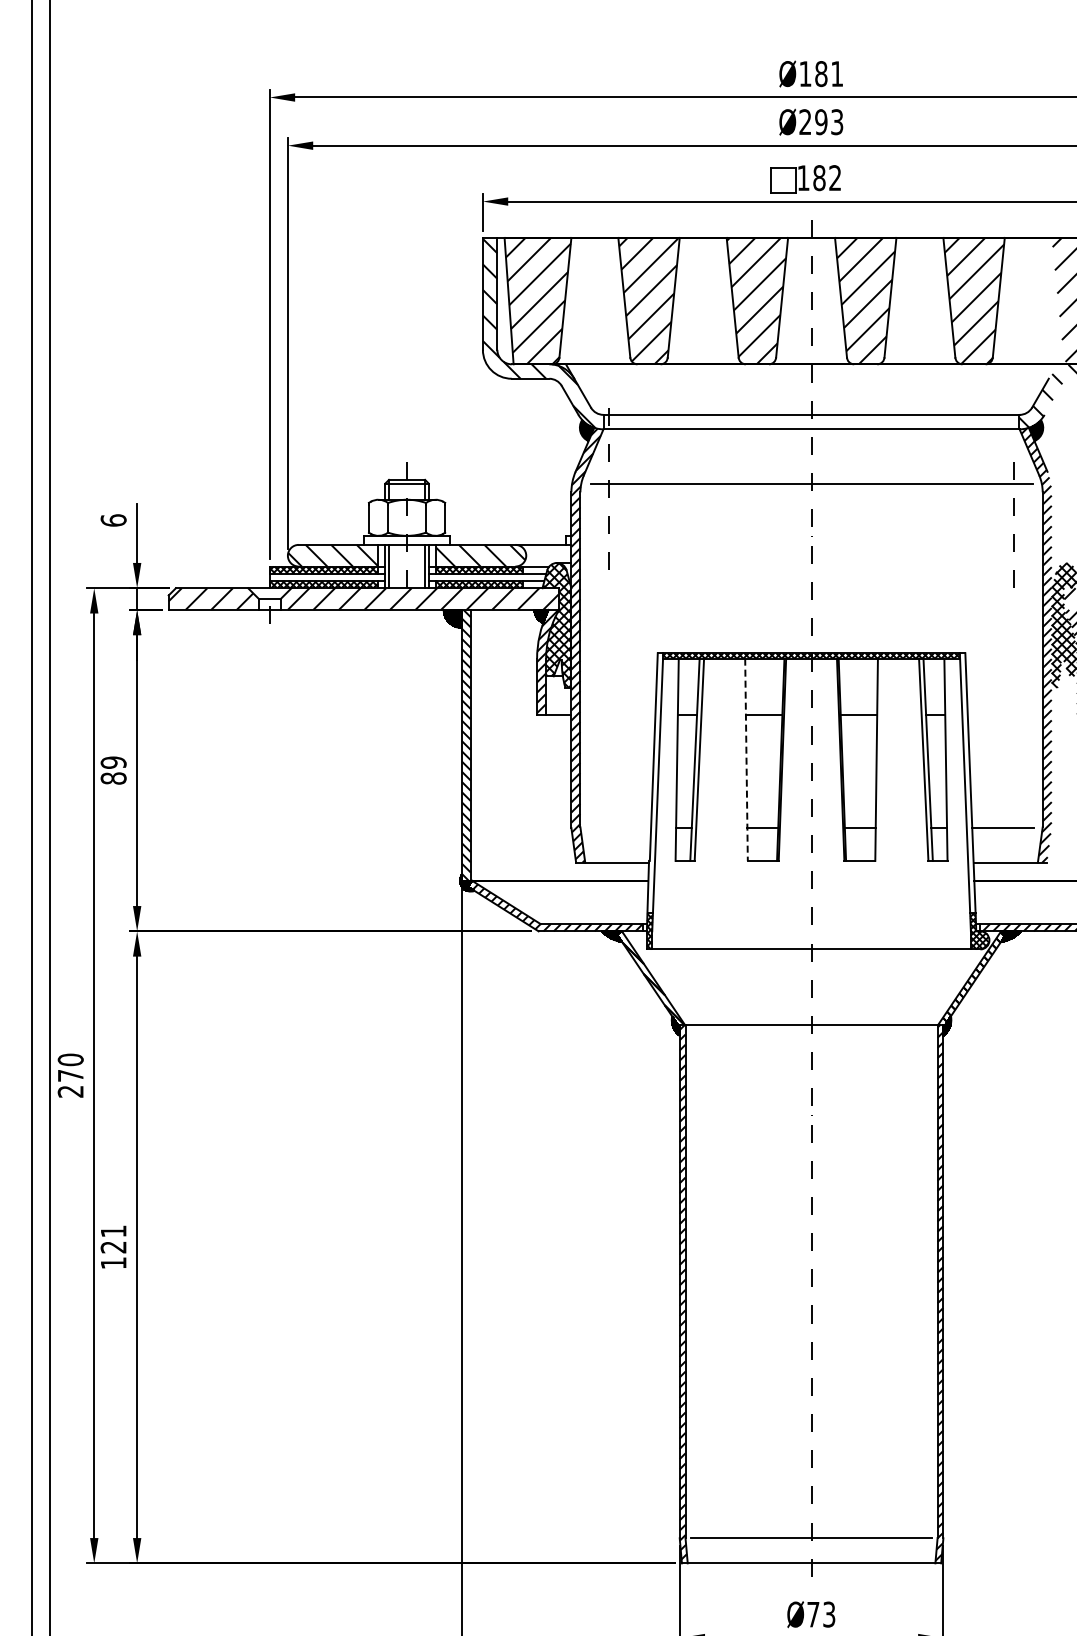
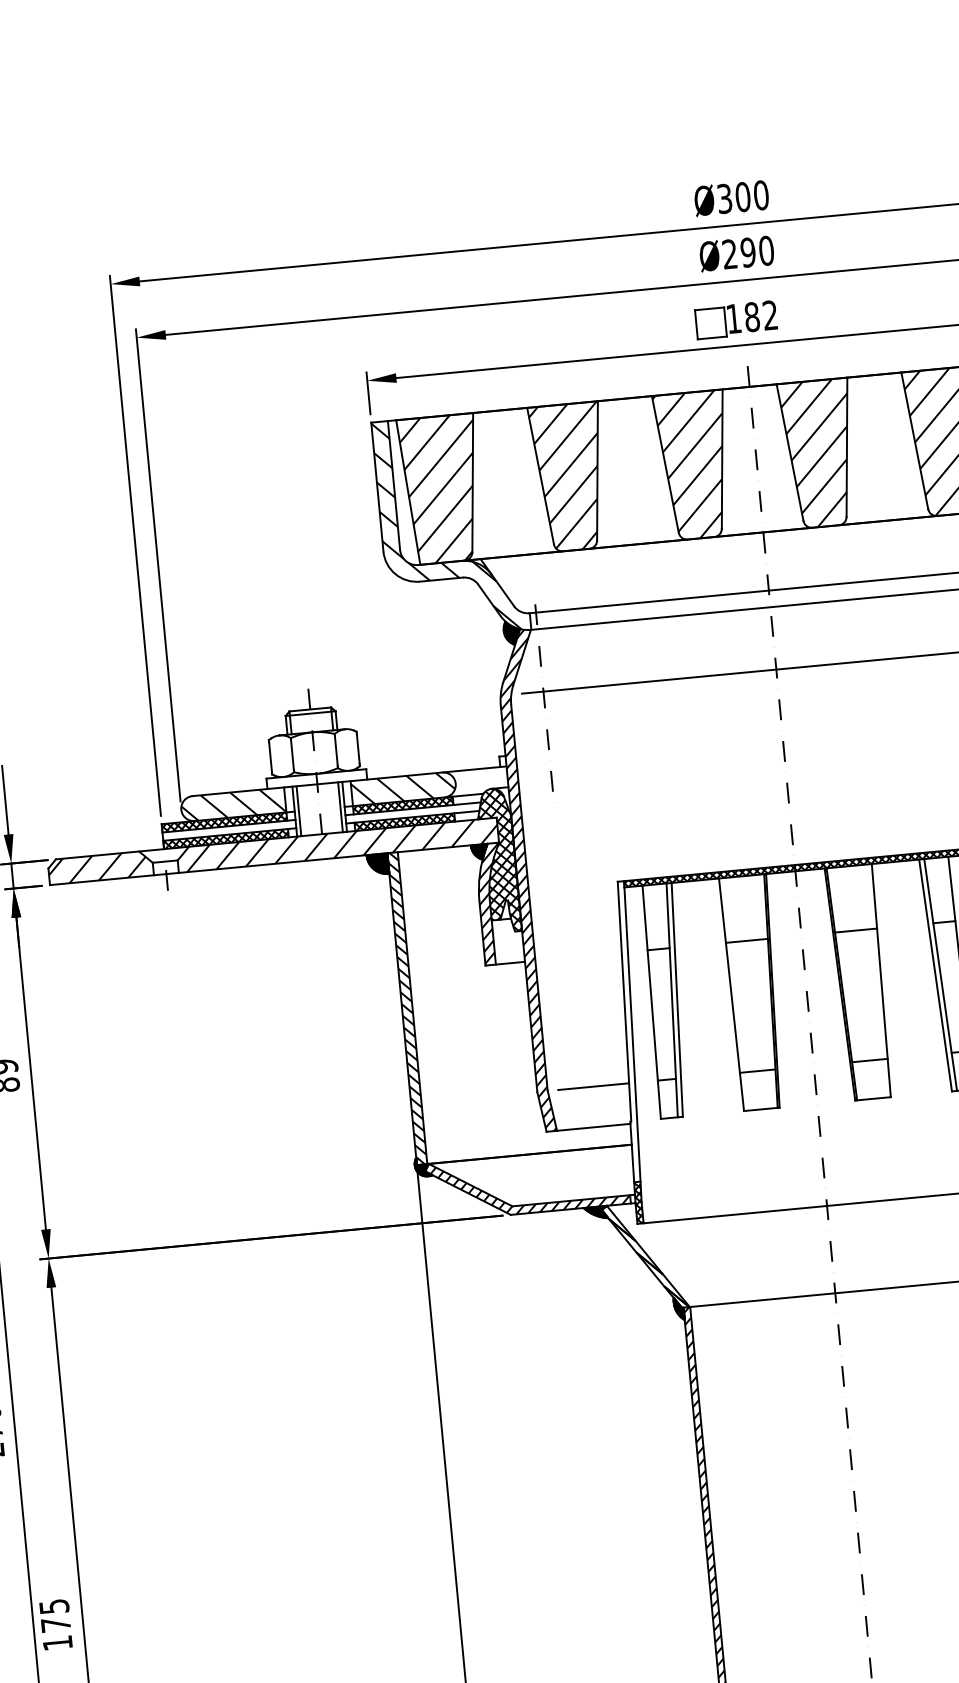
text: (821, 74) -> (743, 197), Ø181 -> Ø300
text: (837, 122) -> (766, 251), Ø293 -> Ø290
line: (746, 760) -> (731, 995), dashed -> solid
line: (620, 827) -> (593, 1086), added
text: (113, 1239) -> (54, 1615), 121 -> 175

